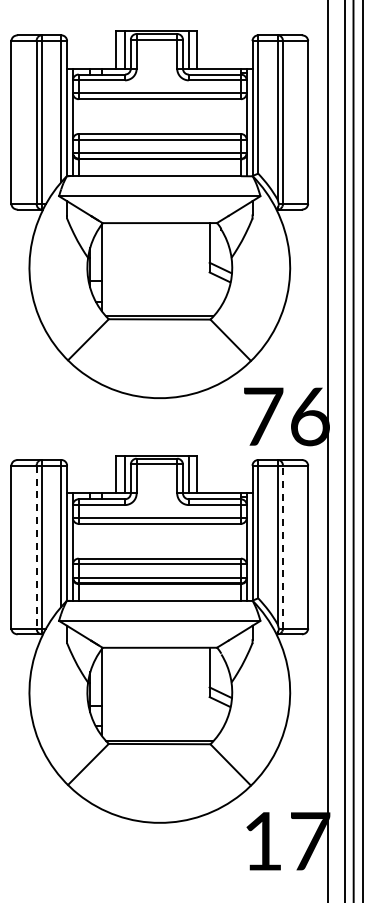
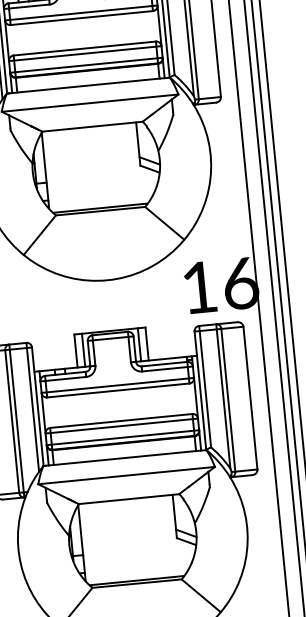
text: (263, 416) -> (200, 287), 76 -> 16
line: (282, 546) -> (227, 399), dashed -> solid
line: (36, 547) -> (12, 421), dashed -> solid

